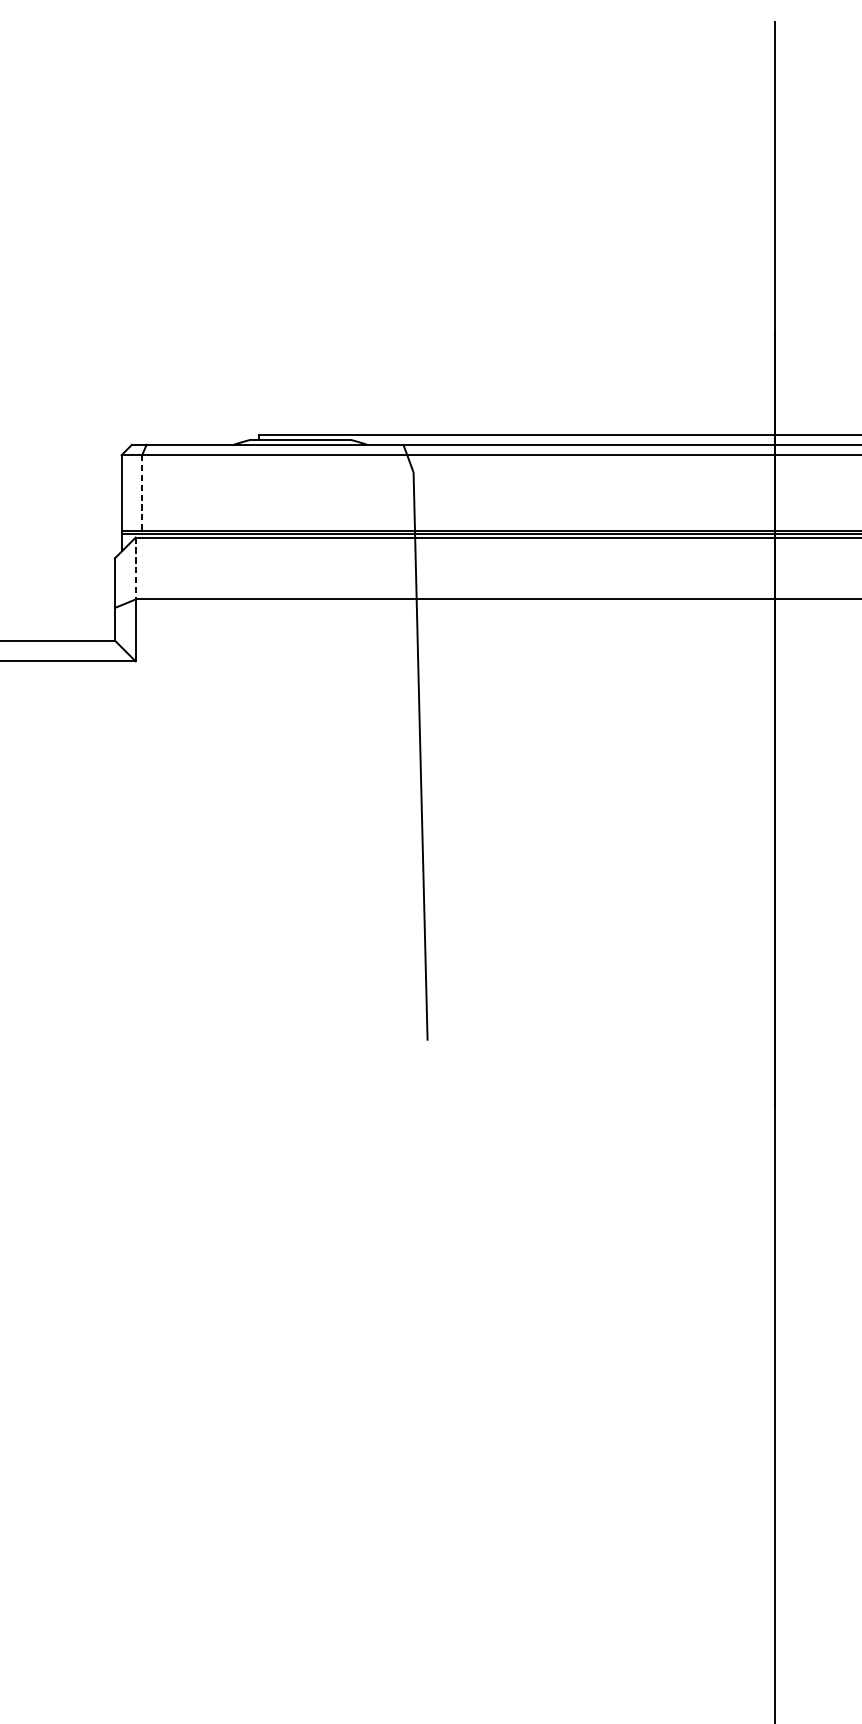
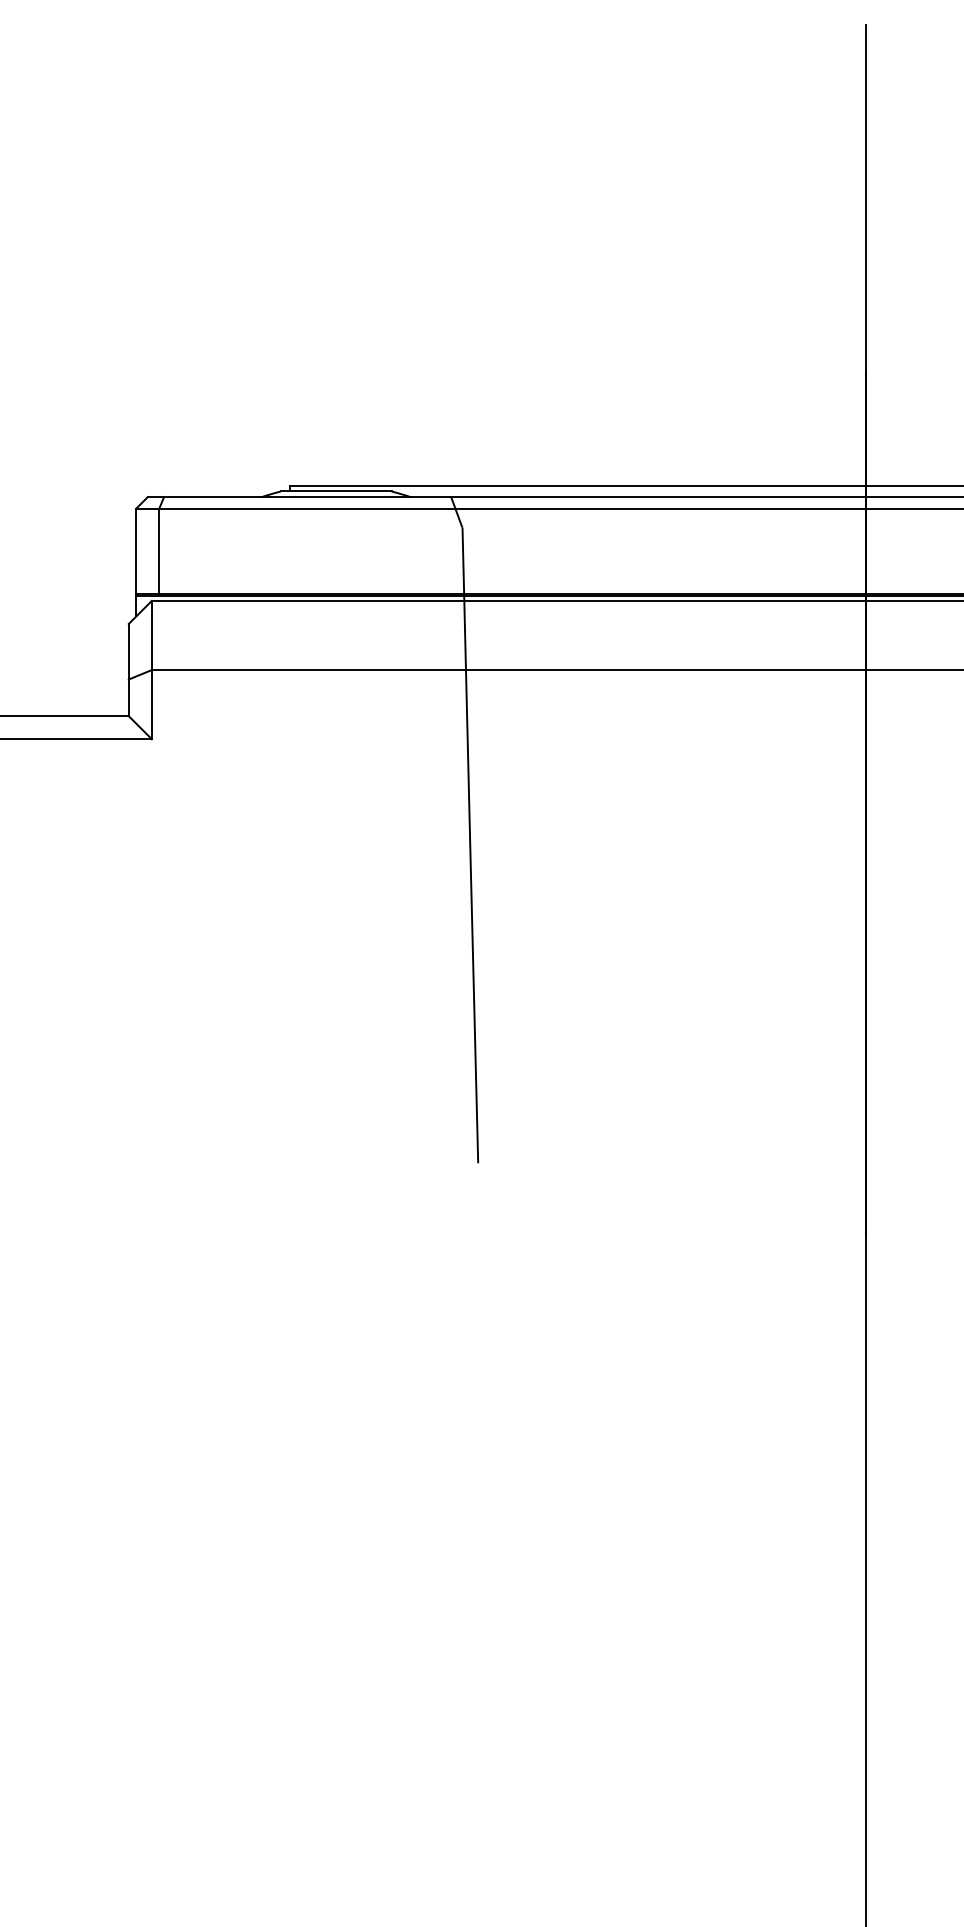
line: (142, 493) -> (159, 551), dashed -> solid
line: (135, 568) -> (151, 635), dashed -> solid

